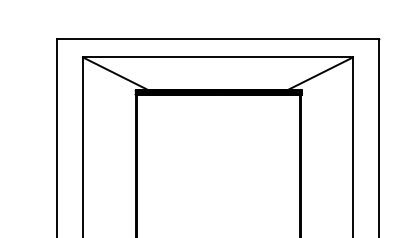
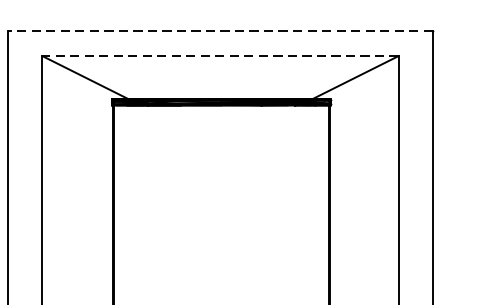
line: (217, 38) -> (219, 31), solid -> dashed
line: (217, 57) -> (219, 56), solid -> dashed

